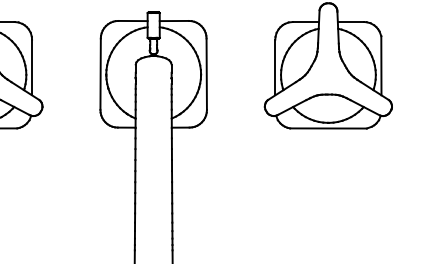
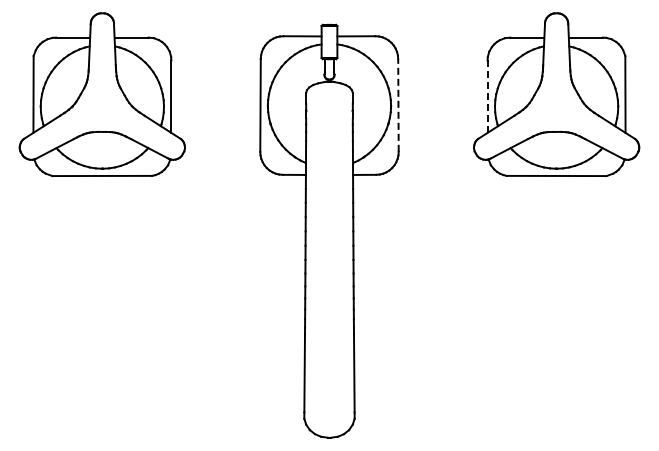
line: (275, 68) -> (487, 97), solid -> dashed
line: (206, 73) -> (398, 104), solid -> dashed

